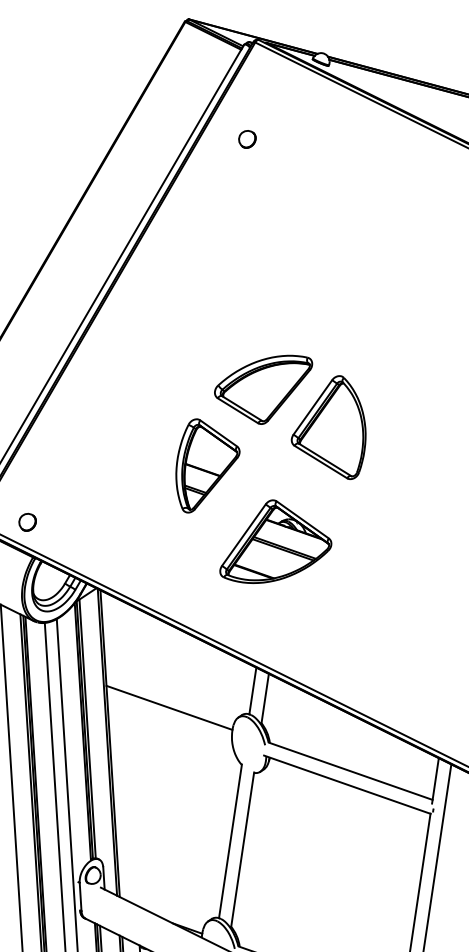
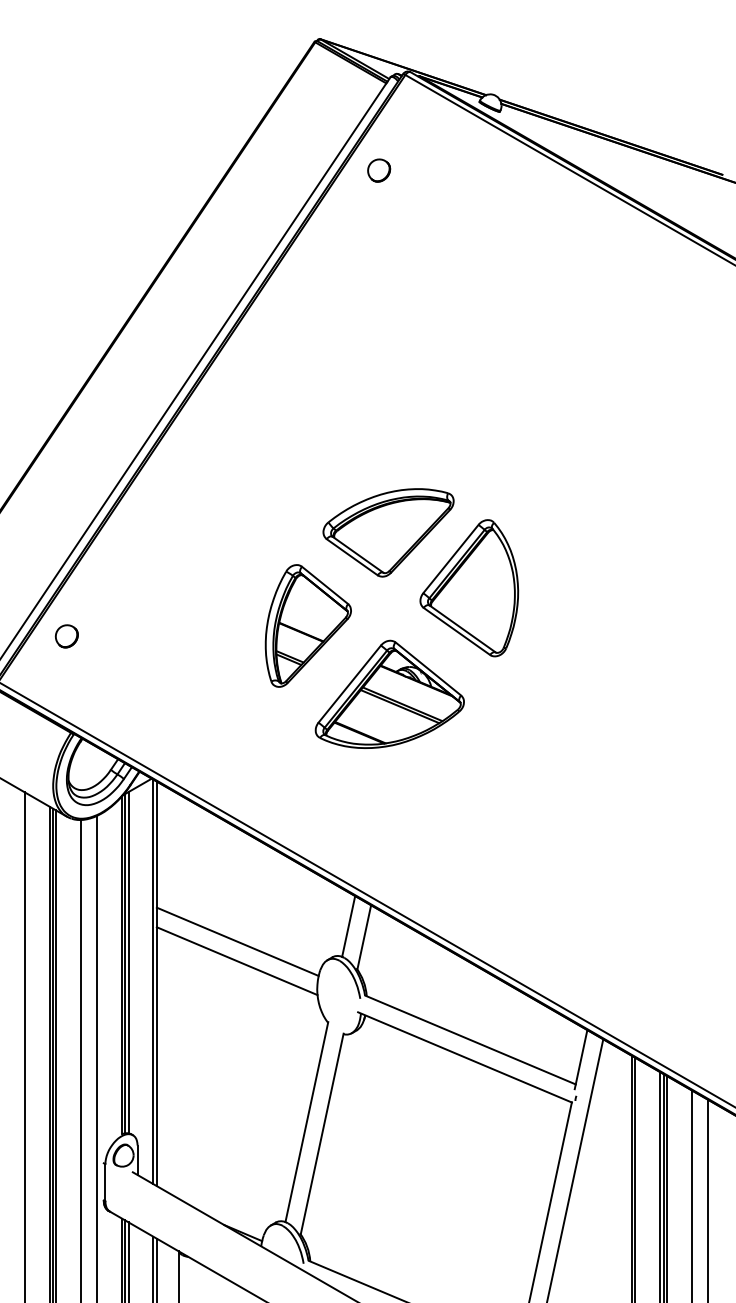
part: (247, 139) -> (379, 170), moved
part: (27, 522) -> (66, 636), moved
part: (274, 540) -> (389, 693), moved
line: (169, 722) -> (236, 961), added

